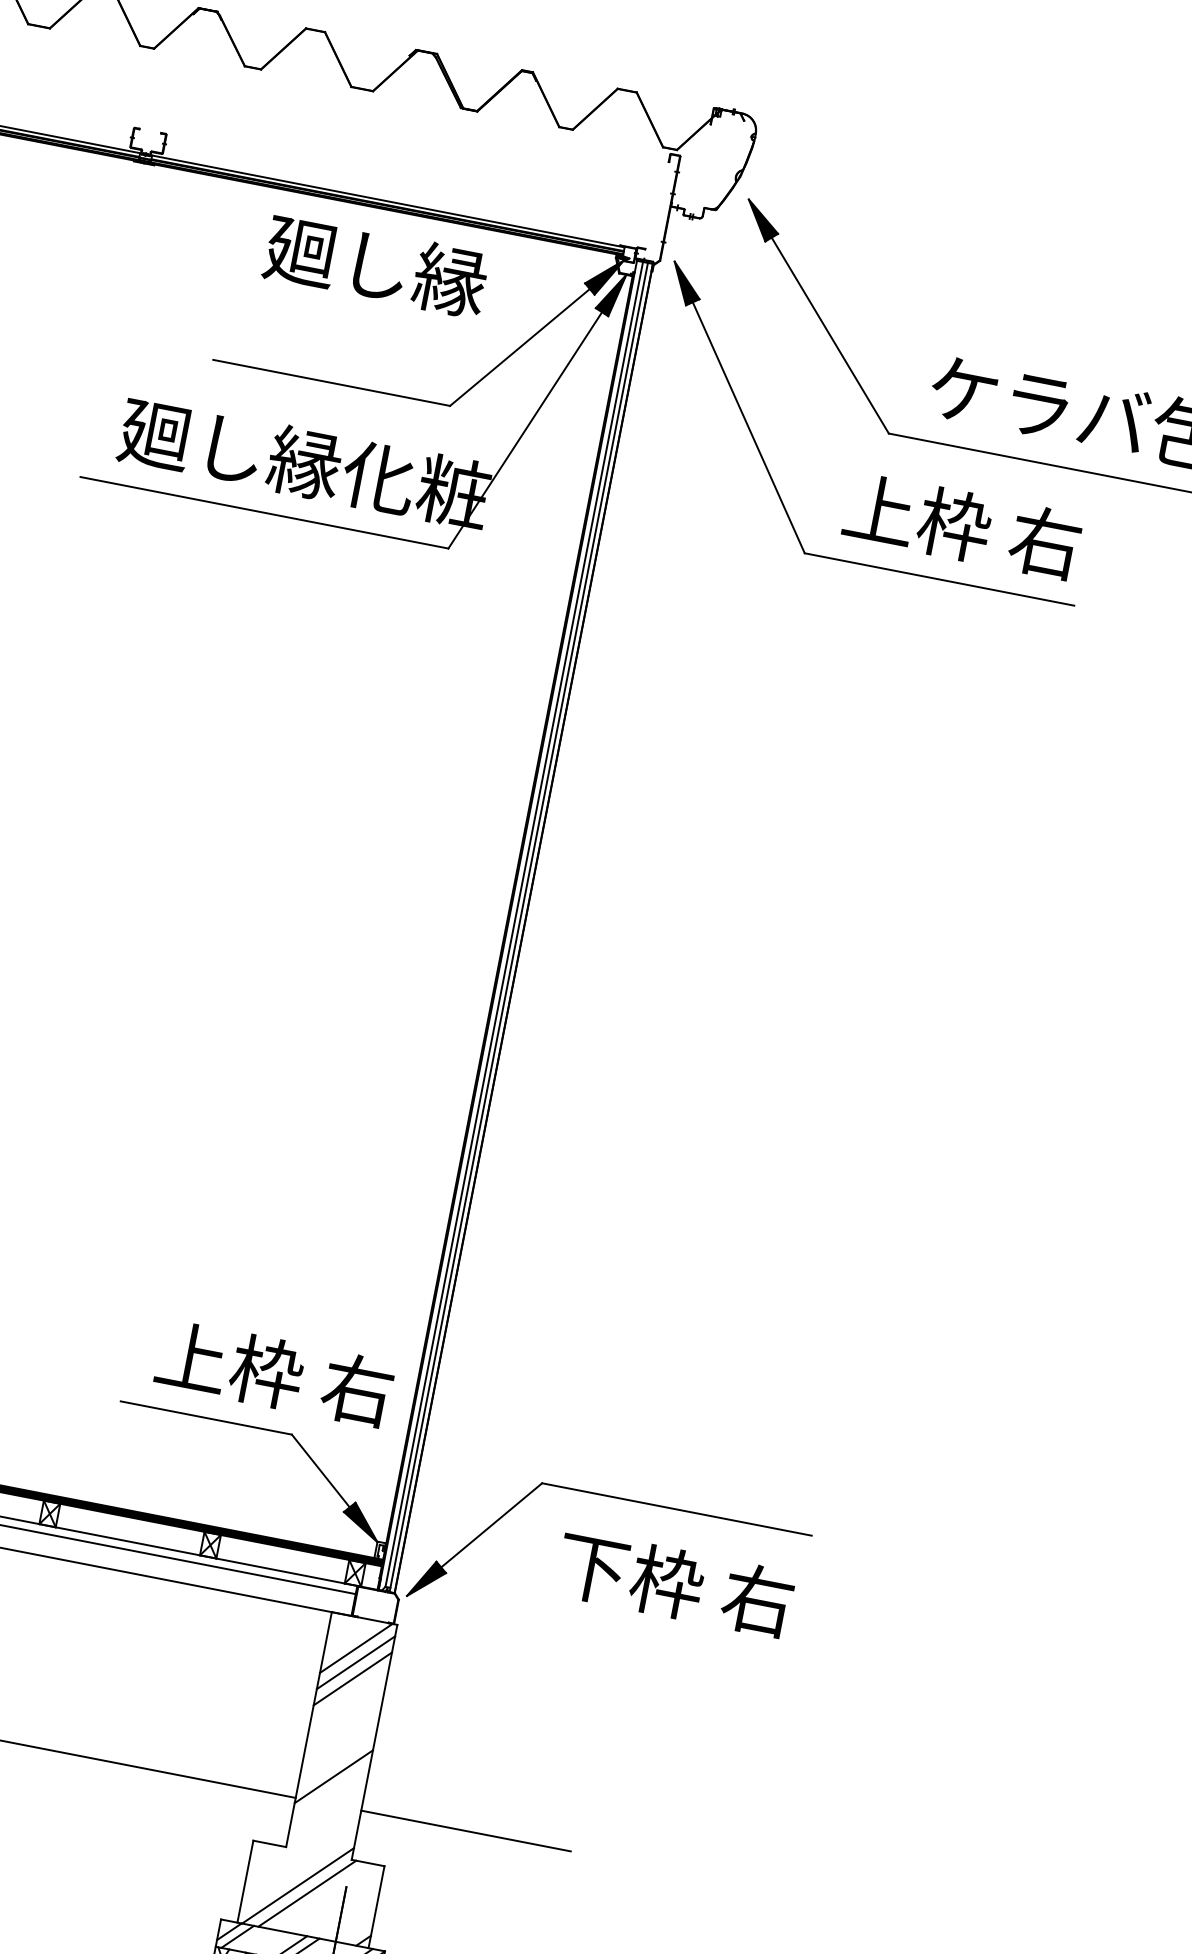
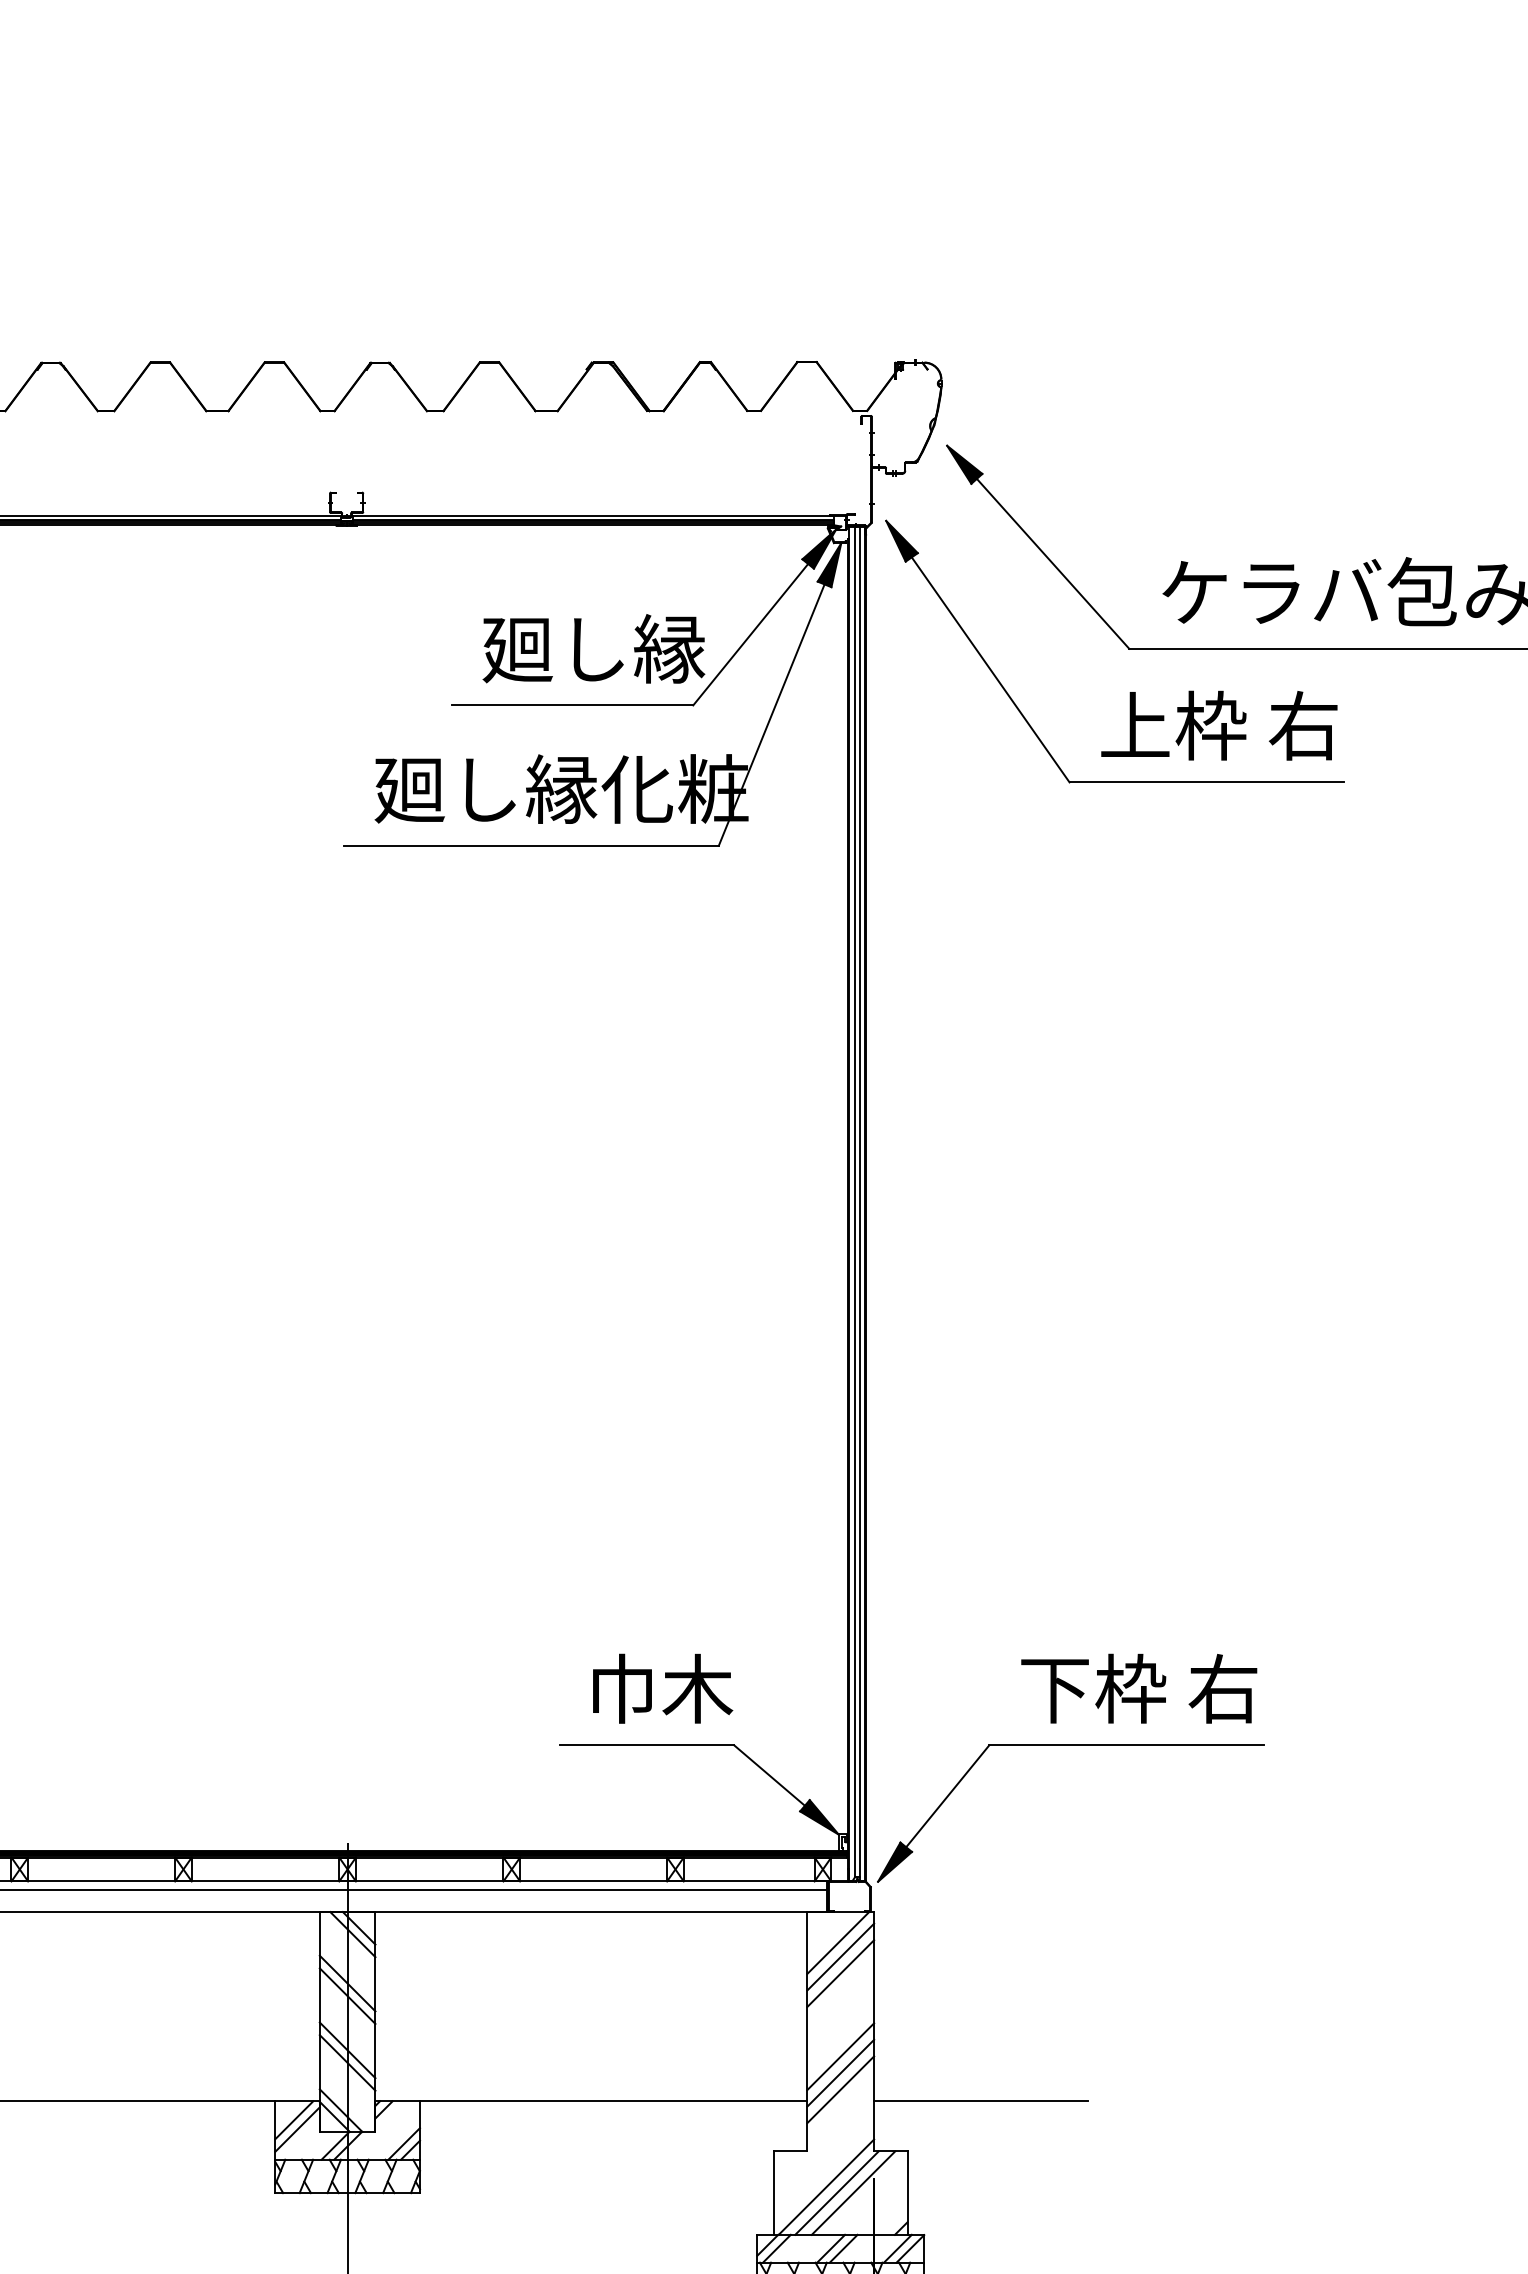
text: (375, 265) -> (593, 648), moved
text: (274, 1373) -> (705, 1688), 上枠 右 -> 巾木
text: (675, 1583) -> (1139, 1688), moved
line: (336, 1760) -> (840, 2056), added
line: (330, 1792) -> (840, 2089), added
line: (323, 1896) -> (853, 2192), added

